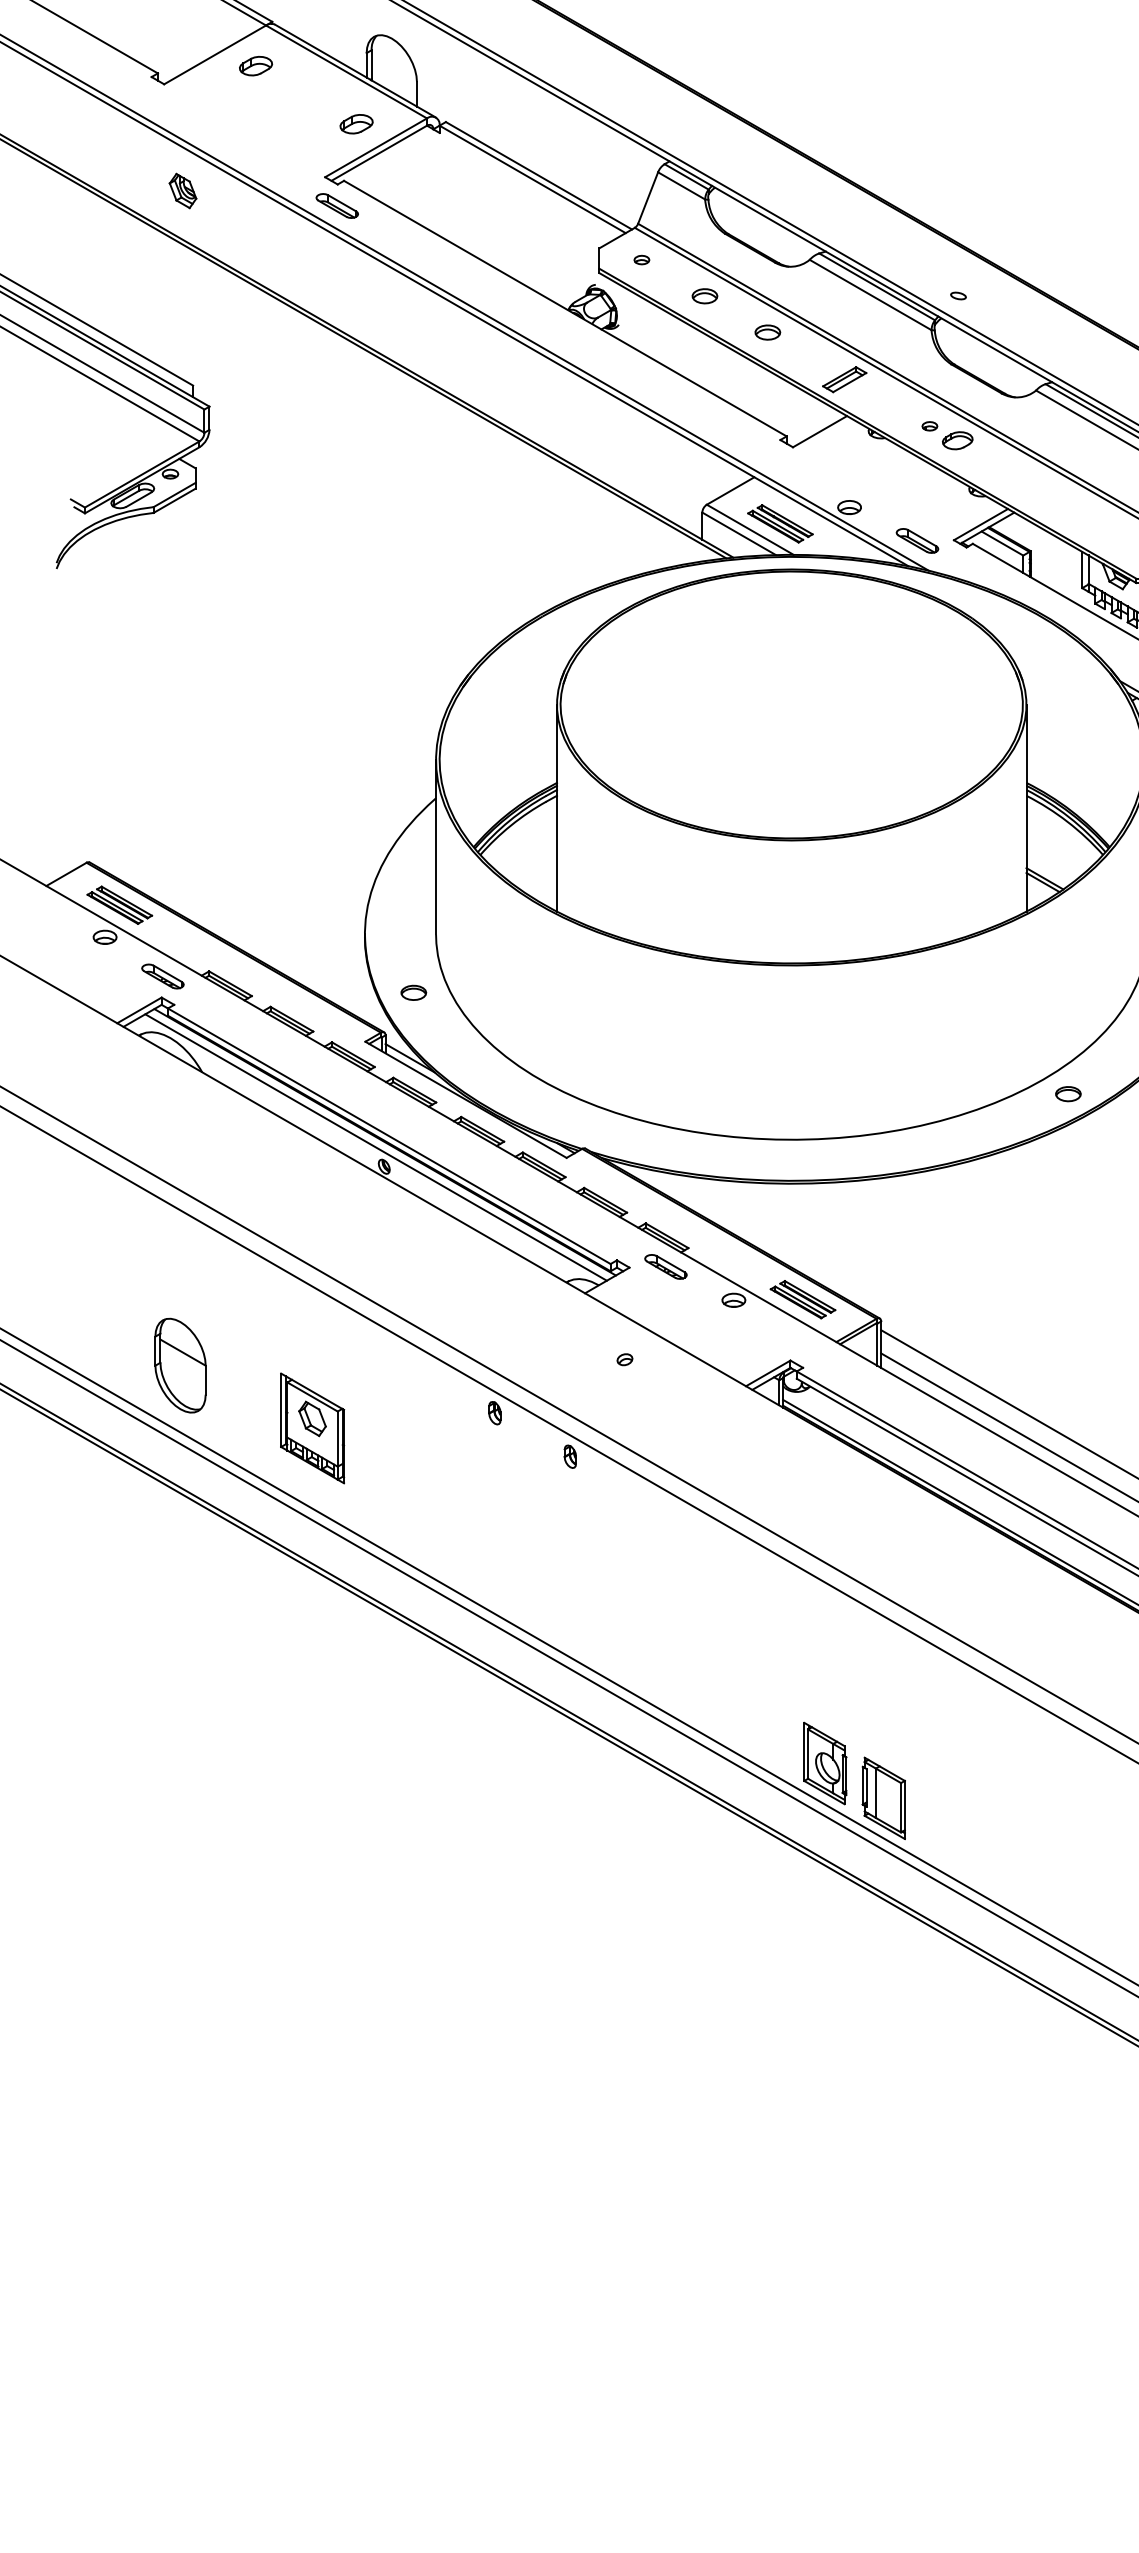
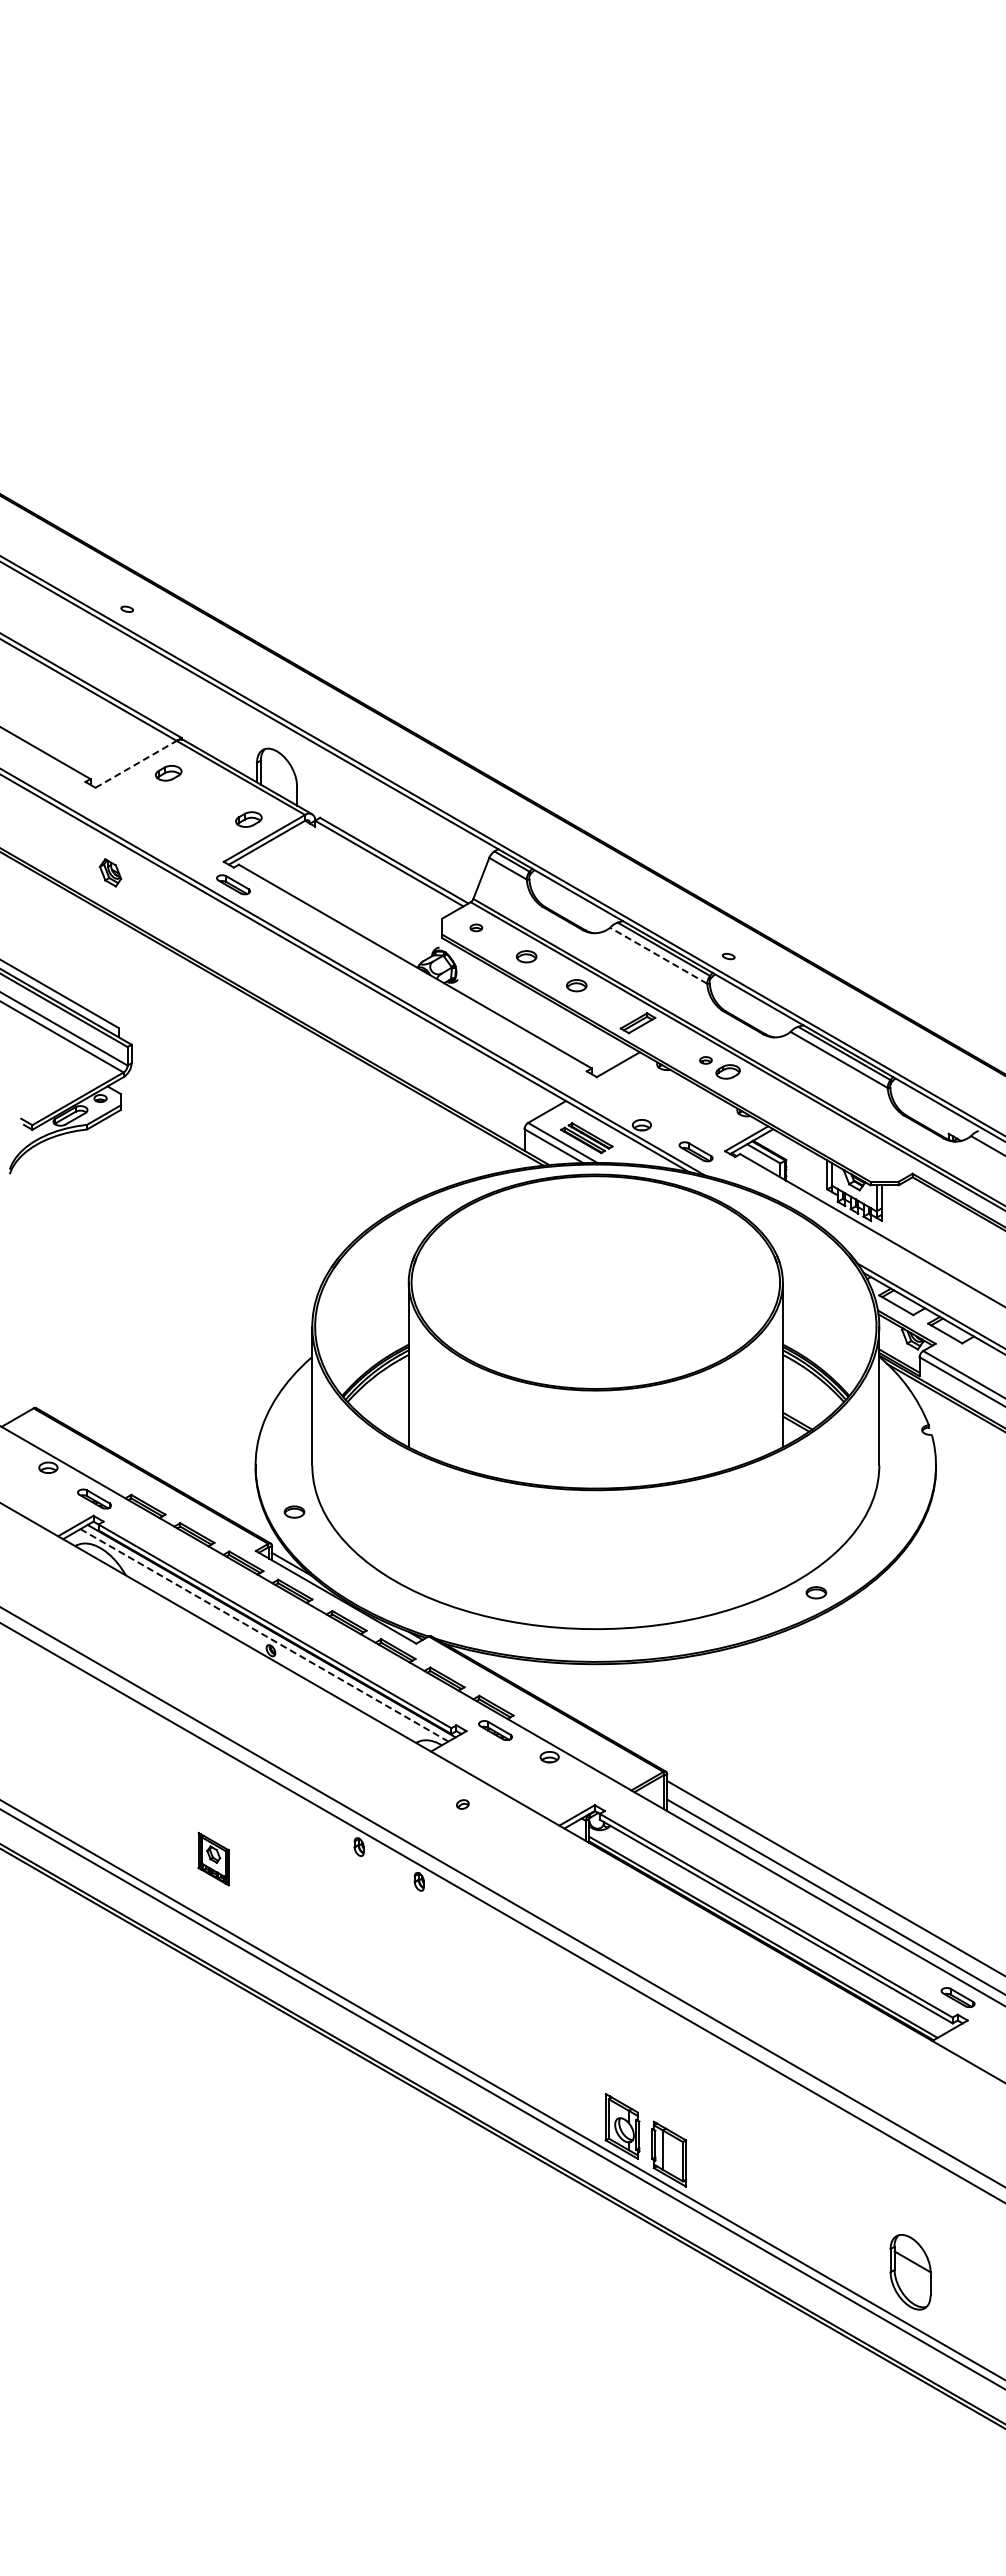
line: (215, 55) -> (136, 764), solid -> dashed
line: (870, 294) -> (658, 955), solid -> dashed
part: (118, 905) -> (59, 1442), removed
line: (376, 1147) -> (264, 1635), solid -> dashed
part: (802, 1299) -> (604, 1756), removed
part: (180, 1365) -> (108, 1809), removed
part: (312, 1427) -> (213, 1858), size x0.6

